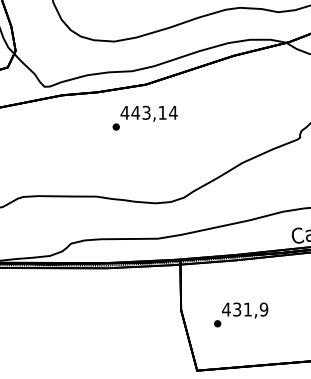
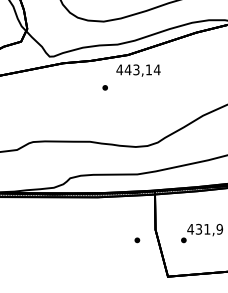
text: (148, 113) -> (137, 70), moved
part: (157, 323) -> (137, 240), added

